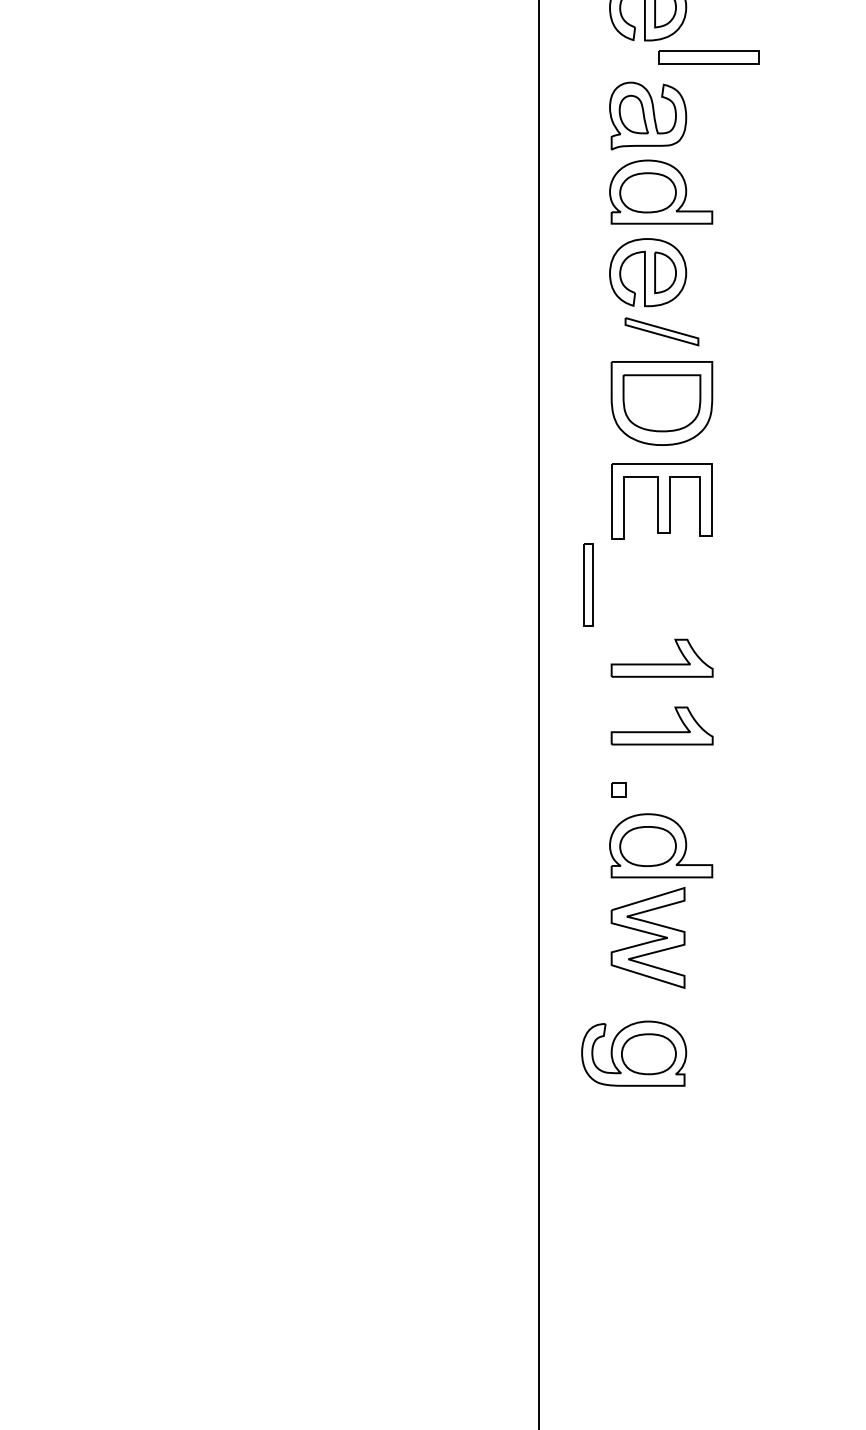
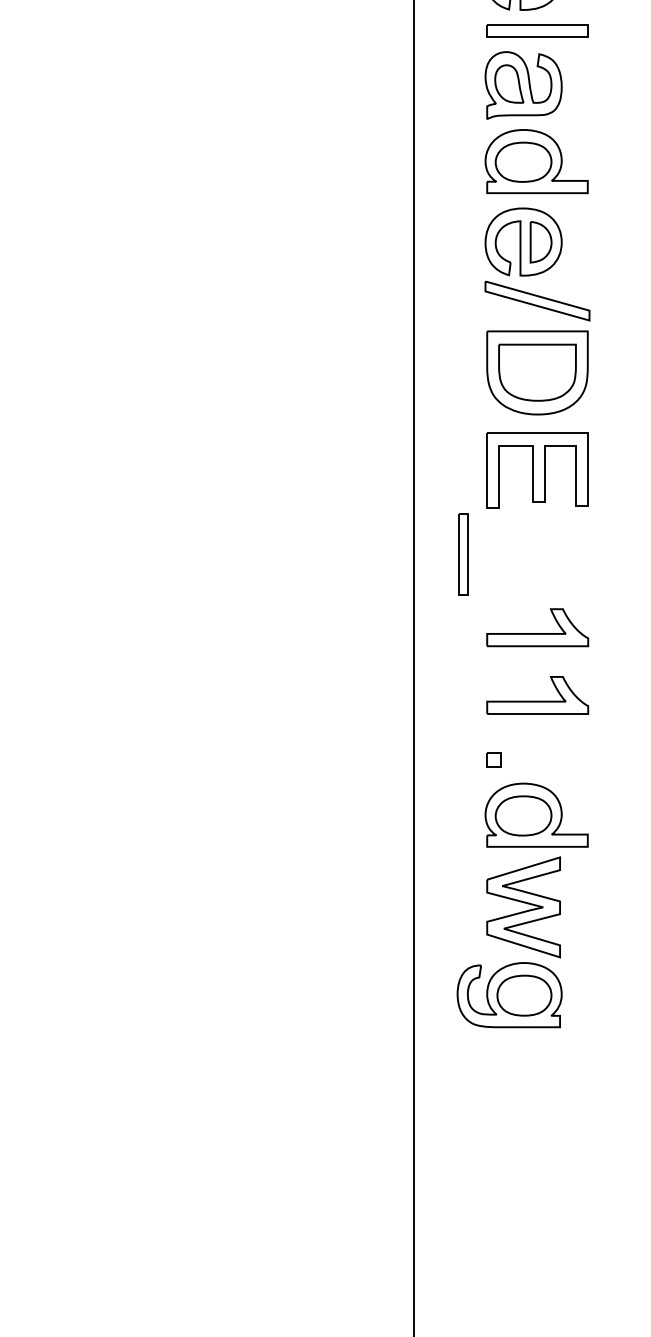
part: (708, 57) -> (537, 30), moved
part: (661, 331) -> (537, 300), size x1.43
part: (634, 1053) -> (510, 994), moved

